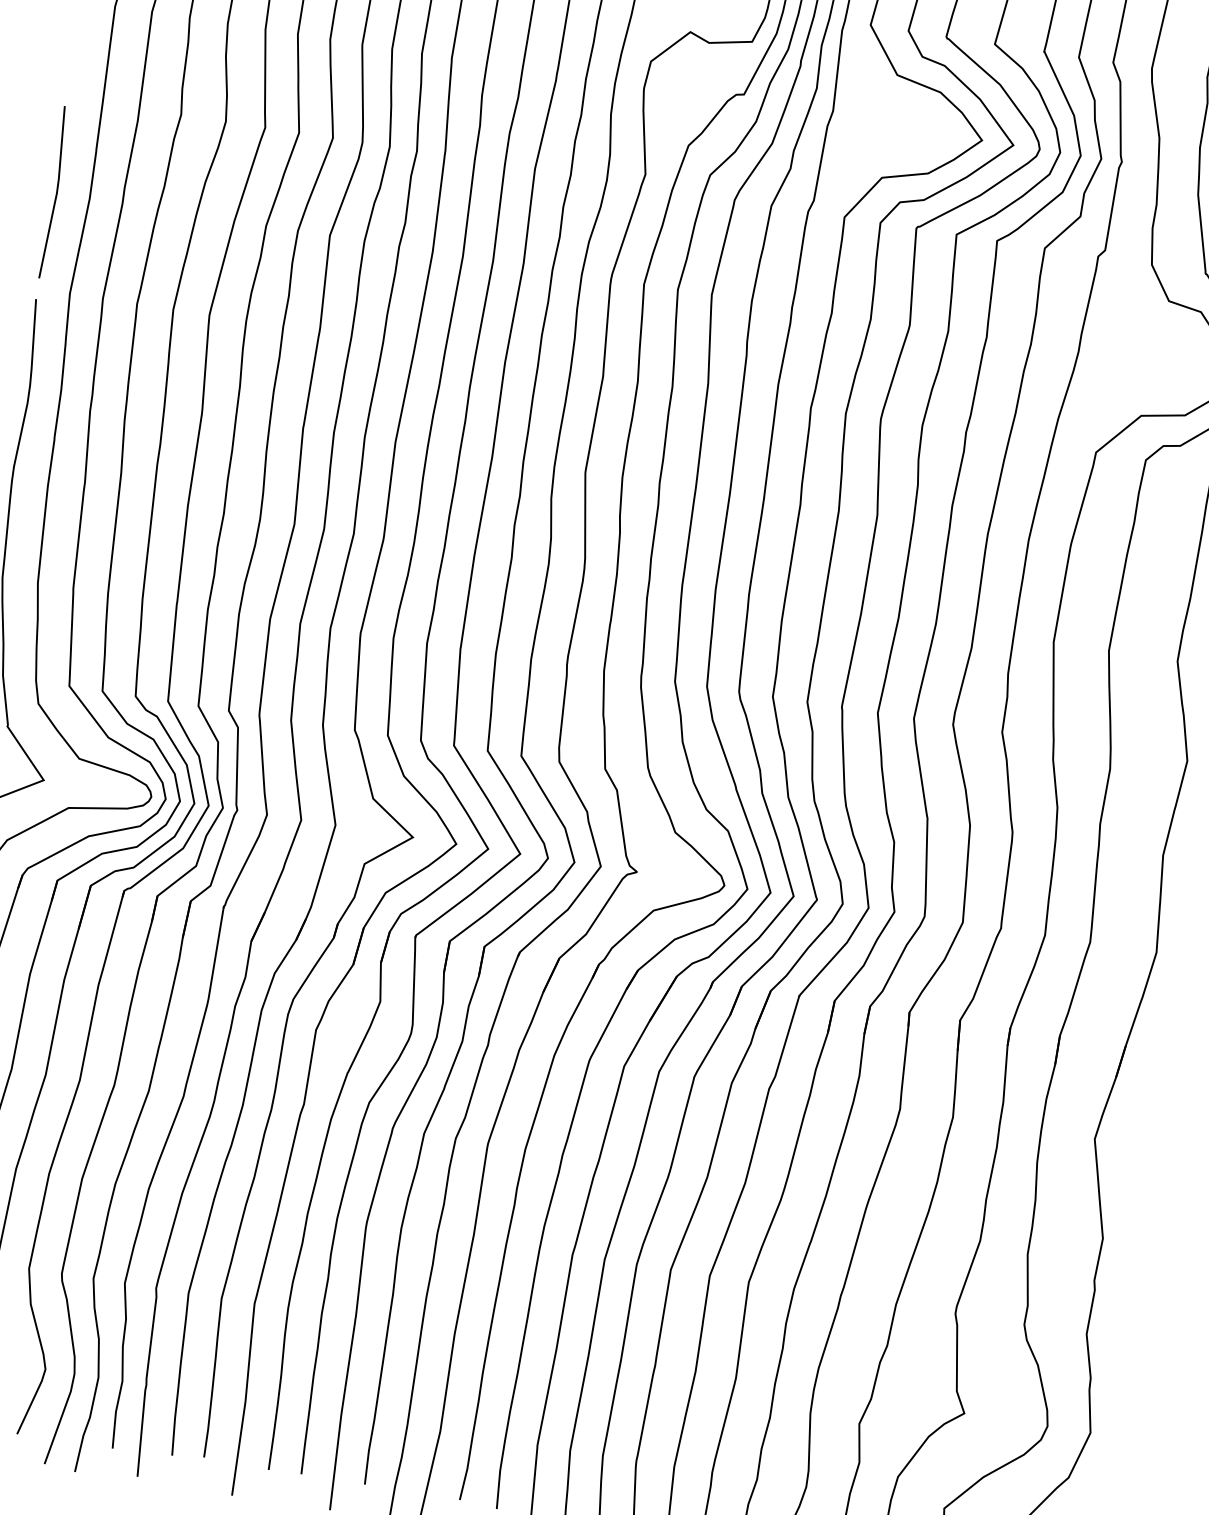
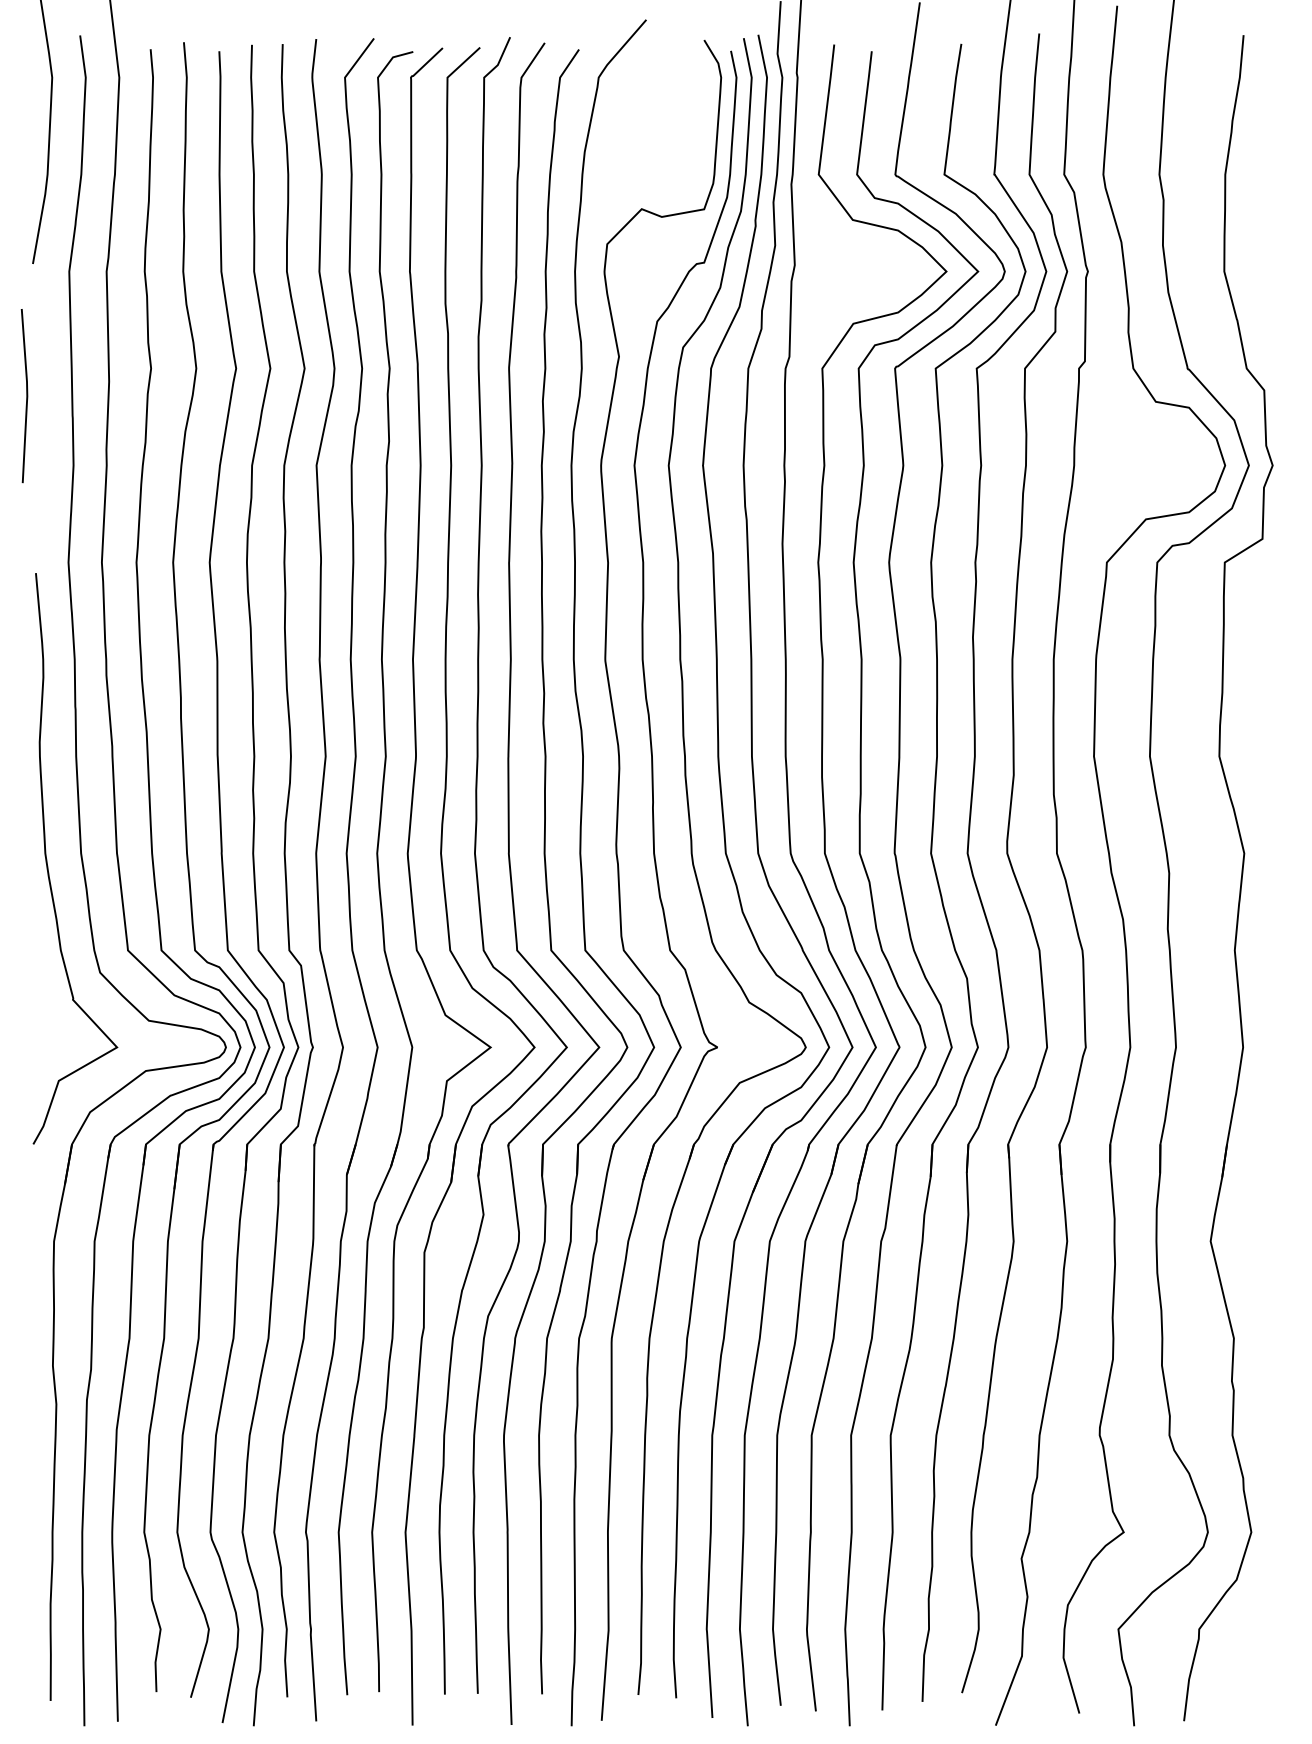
line: (56, 193) -> (26, 396), moved

